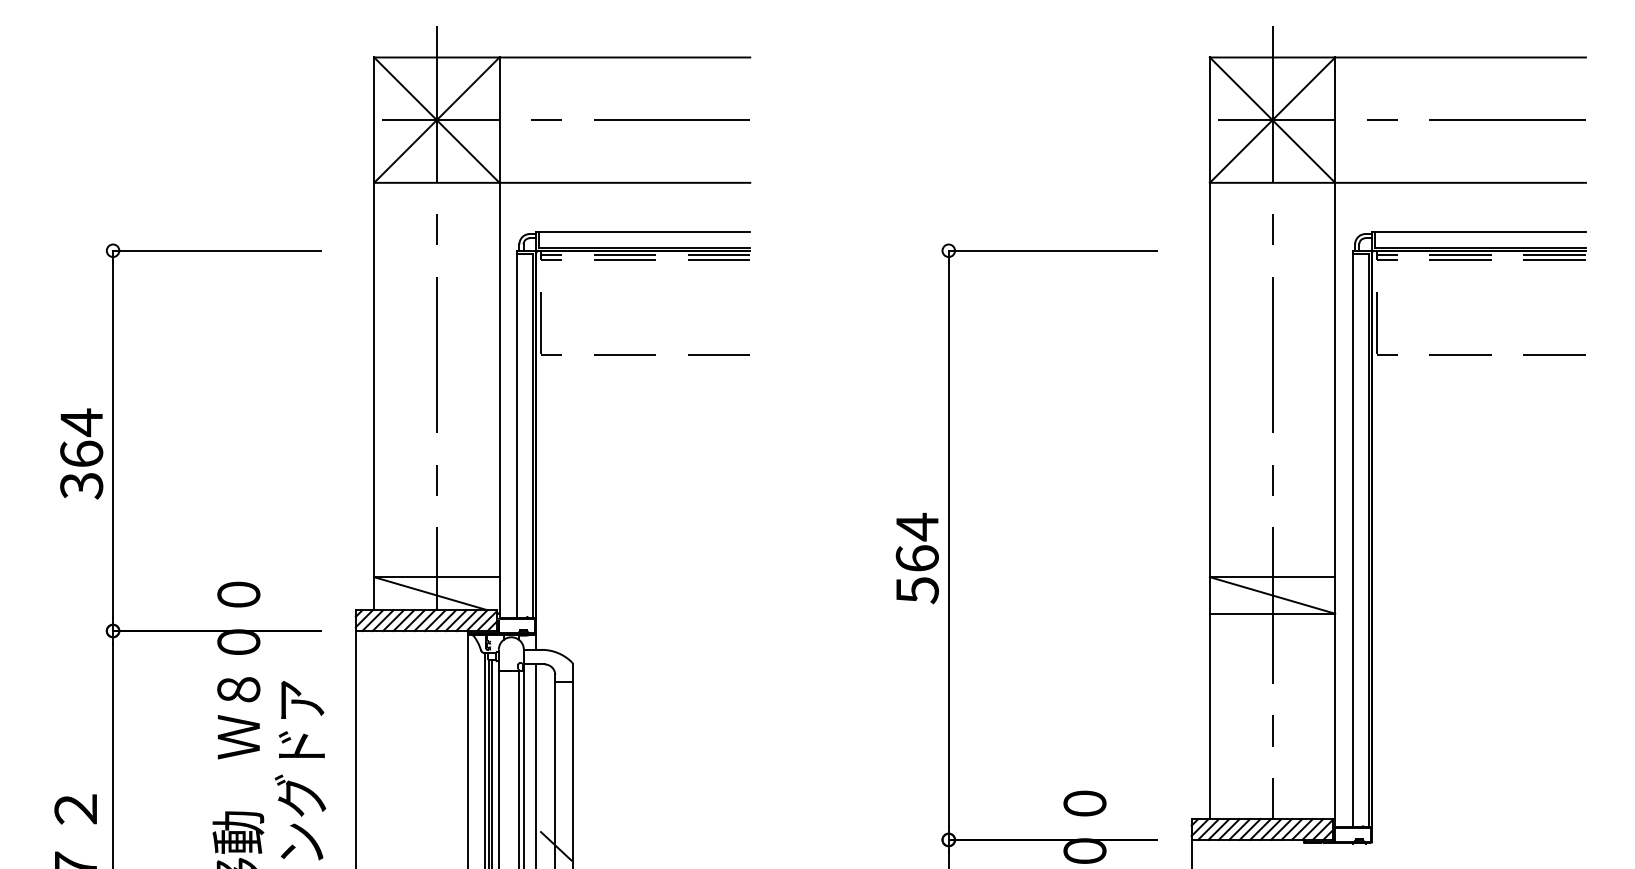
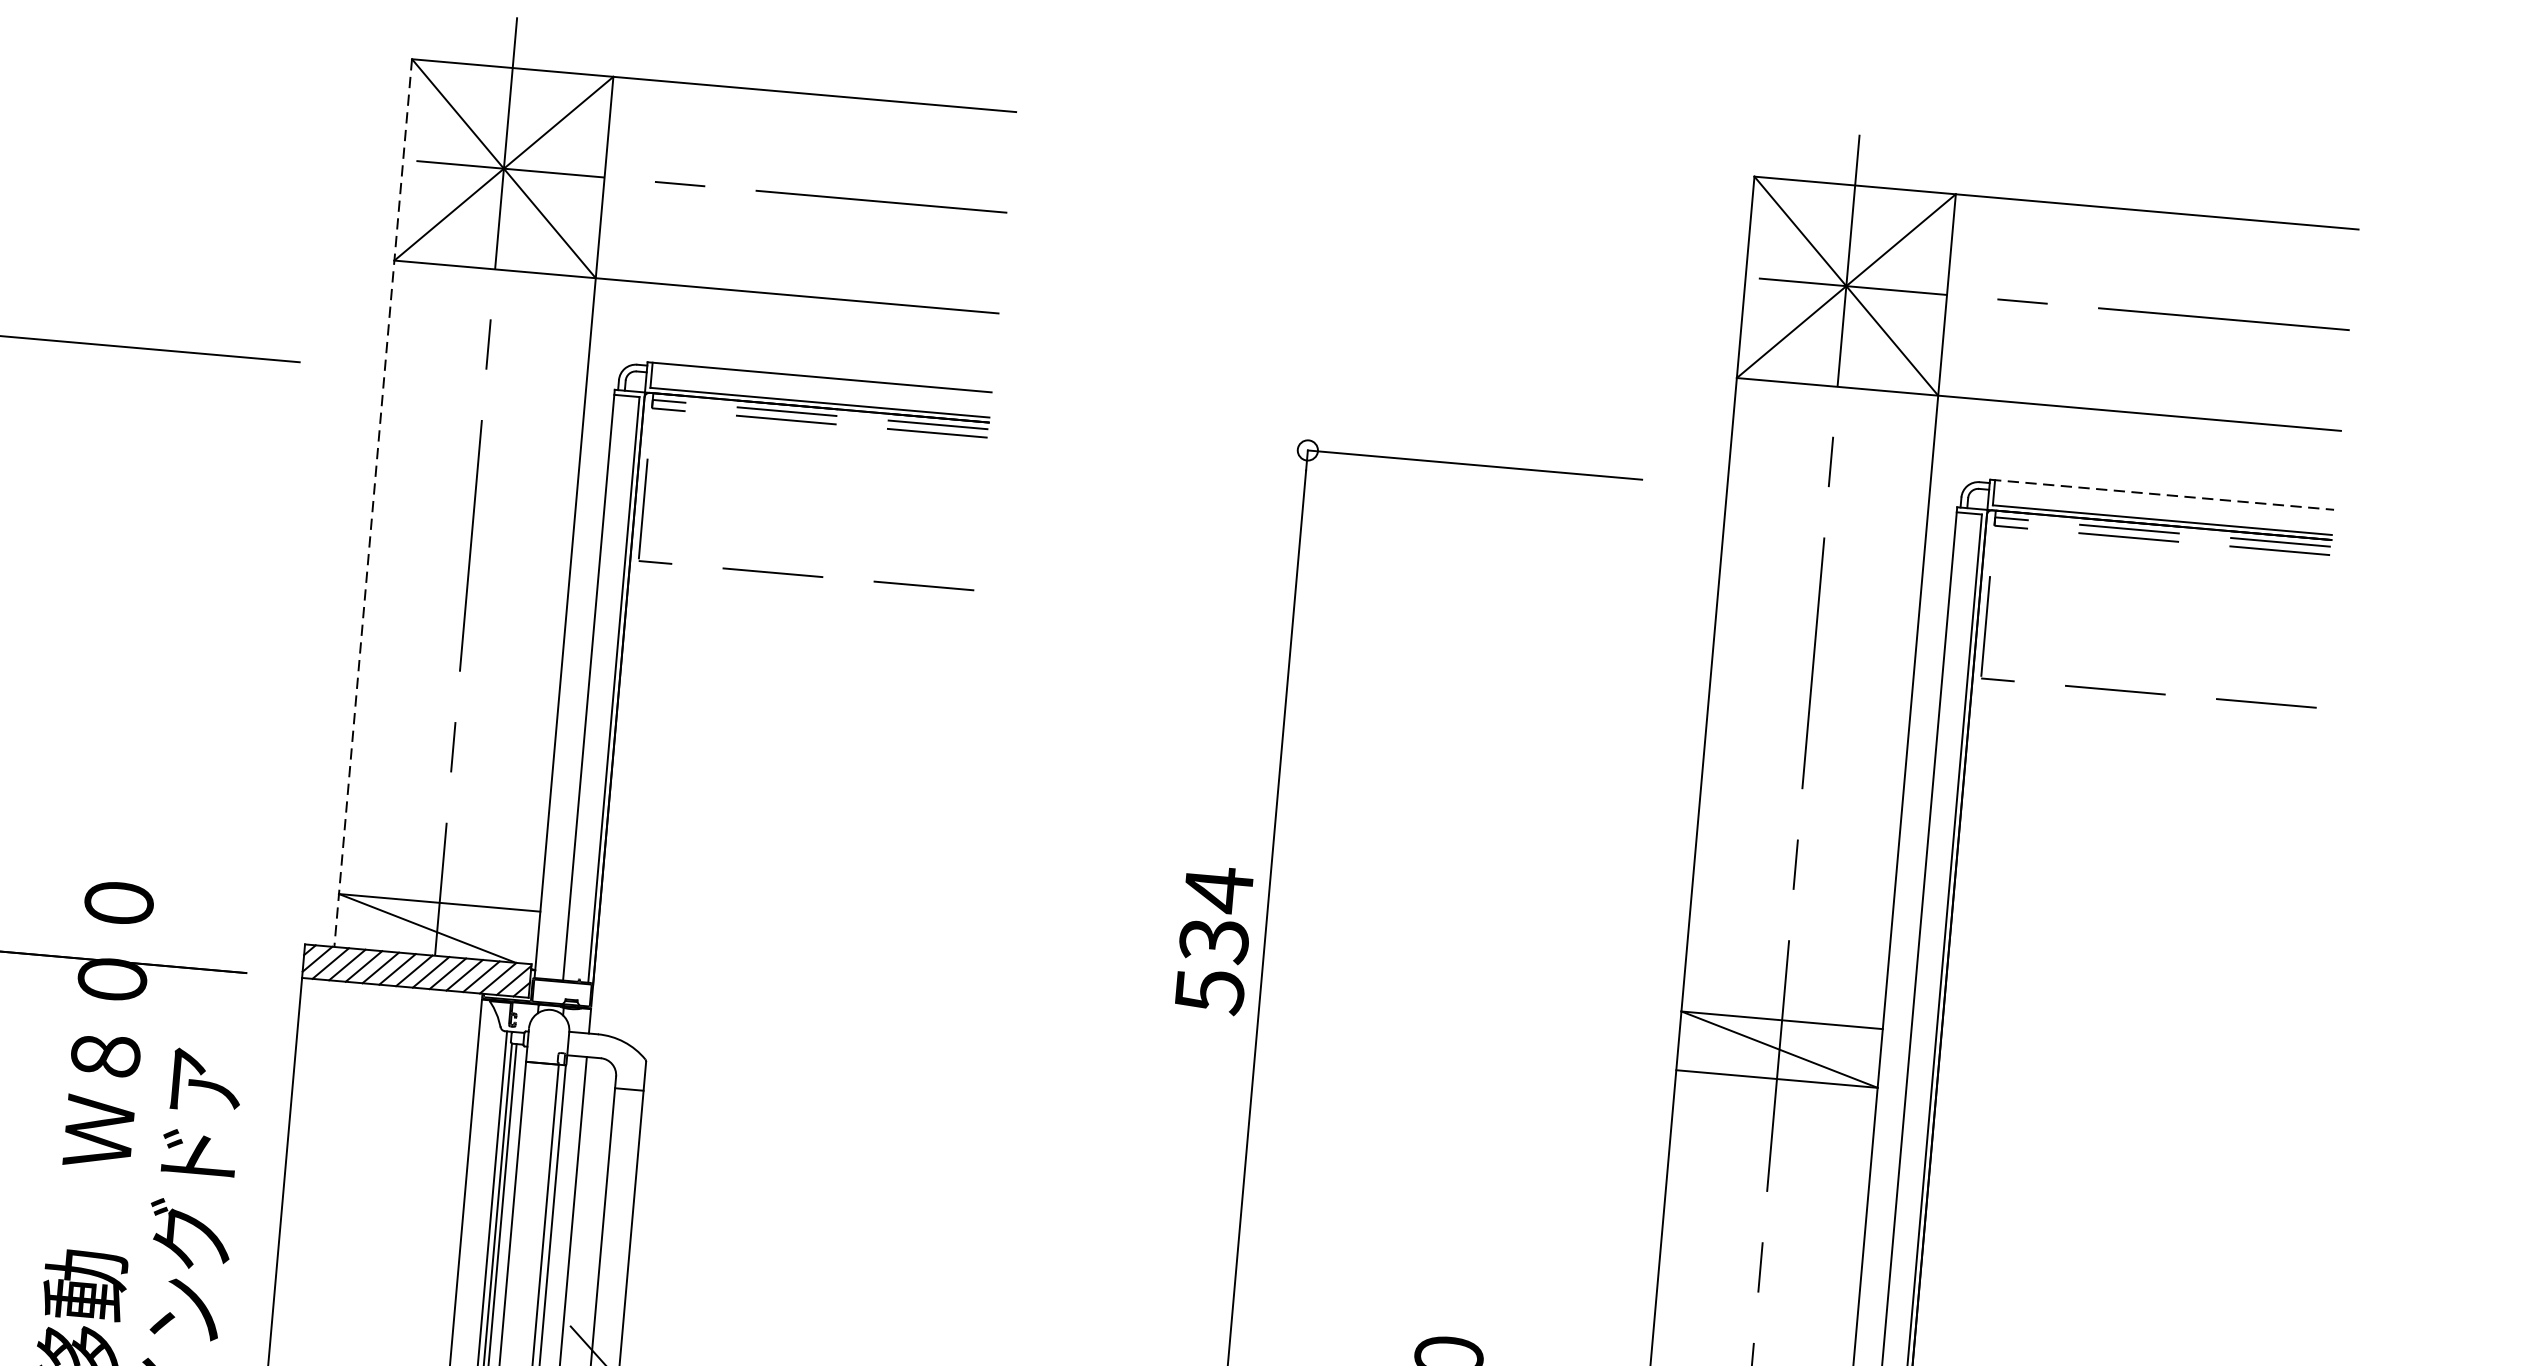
line: (1479, 231) -> (2163, 494), solid -> dashed
line: (374, 334) -> (373, 504), solid -> dashed
text: (916, 558) -> (1212, 940), 564 -> 534

